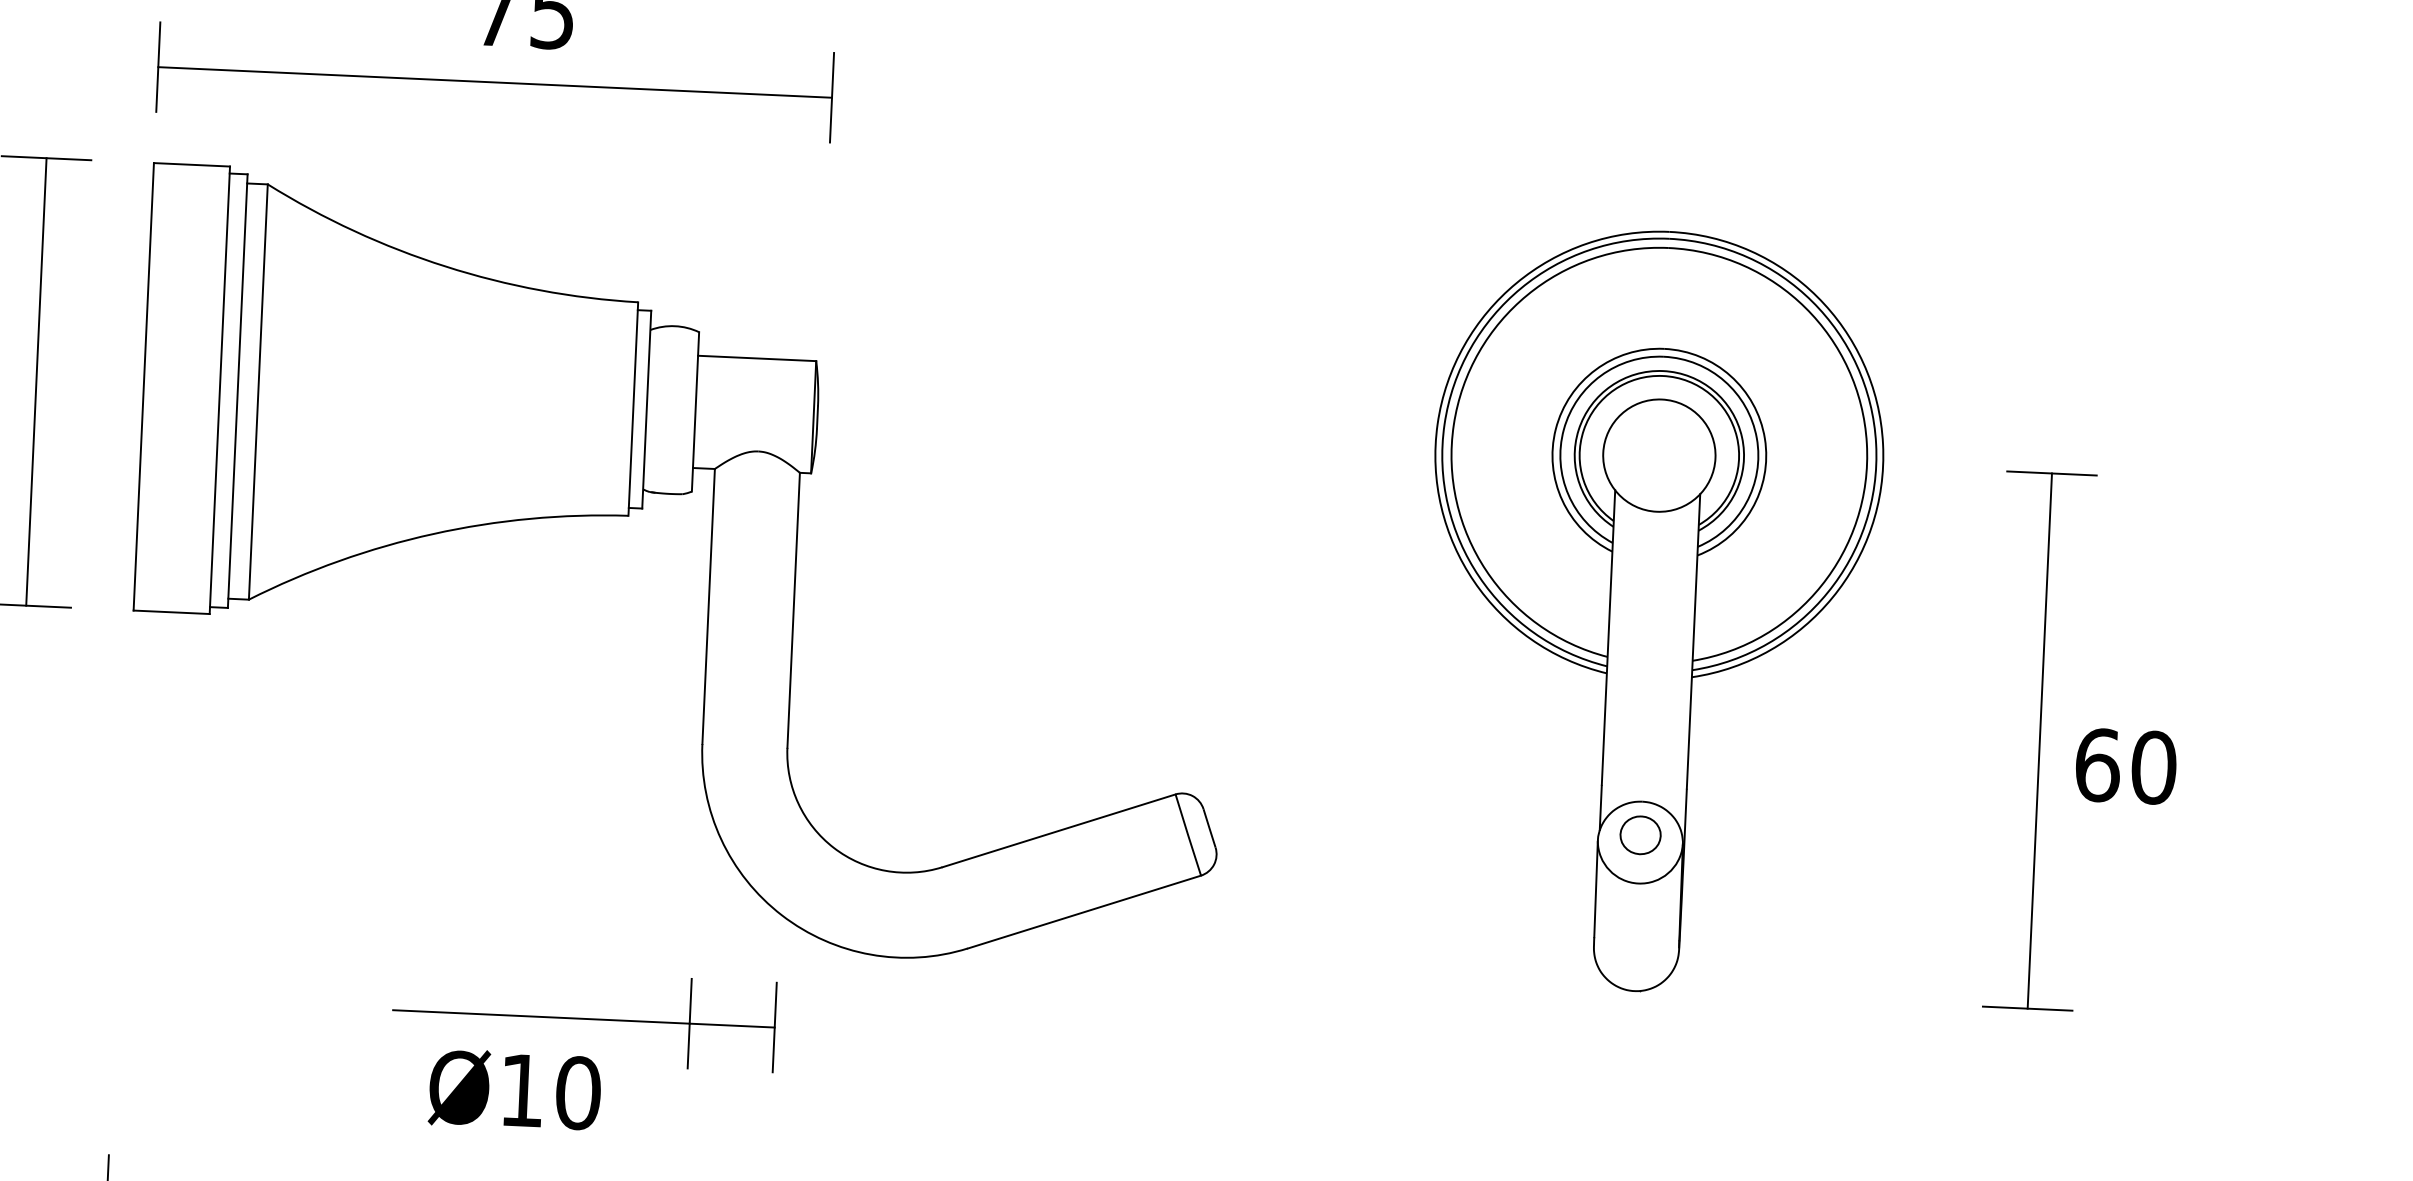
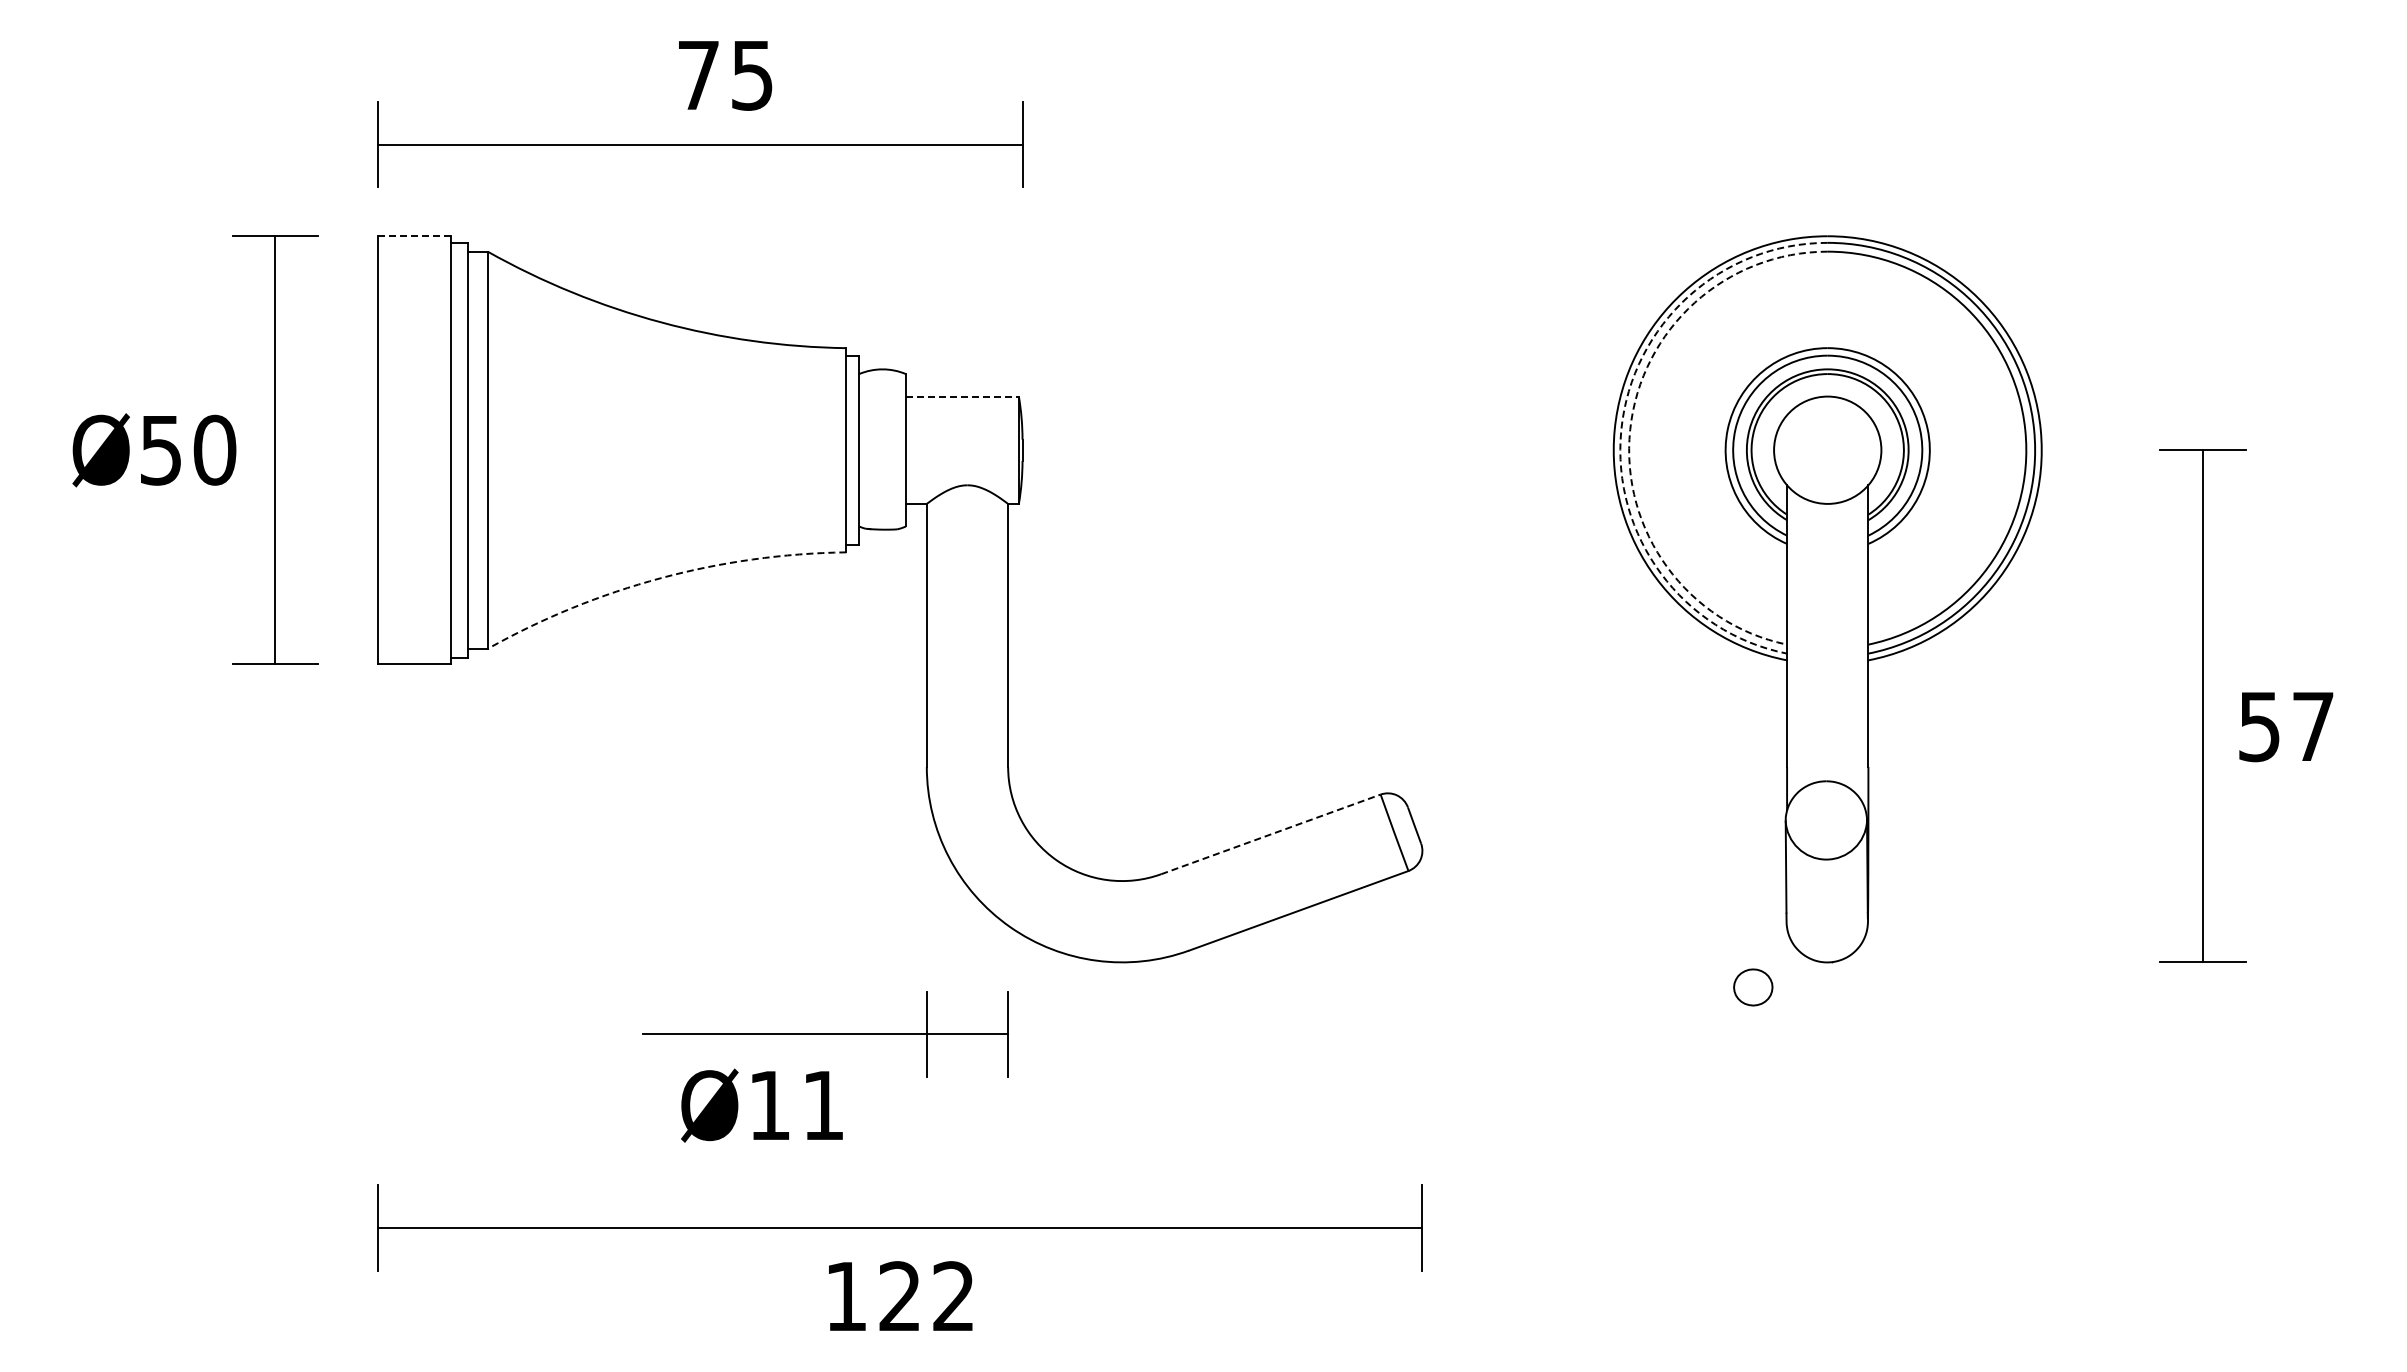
line: (192, 165) -> (415, 236), solid -> dashed
line: (757, 358) -> (962, 396), solid -> dashed
arc: (1444, 424) -> (1621, 429), solid -> dashed
arc: (1454, 424) -> (1630, 429), solid -> dashed
arc: (432, 534) -> (660, 578), solid -> dashed
text: (2125, 766) -> (2286, 726), 60 -> 57
line: (1058, 830) -> (1270, 834), solid -> dashed
part: (1640, 835) -> (1753, 987), moved
text: (578, 1093) -> (823, 1105), Ø10 -> Ø11

